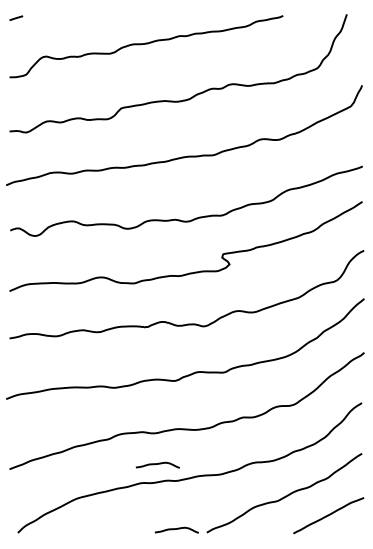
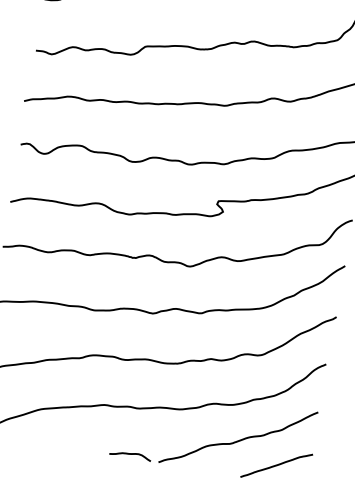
curve: (157, 464) -> (122, 389), removed

